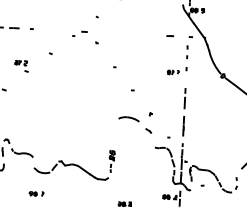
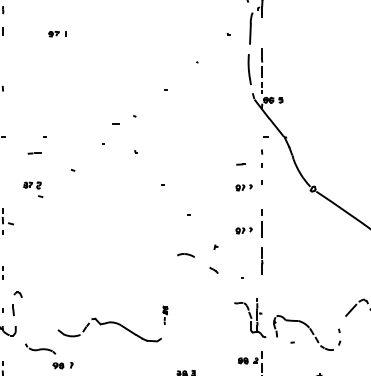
line: (14, 28) -> (34, 153), moved
line: (84, 31) -> (115, 123), moved
part: (169, 36) -> (240, 164), moved
part: (171, 103) -> (243, 230), added
part: (128, 119) -> (185, 255), size x0.6
part: (22, 152) -> (40, 348), moved
part: (112, 160) -> (165, 314), size x0.6
part: (172, 166) -> (249, 317), size x0.6

